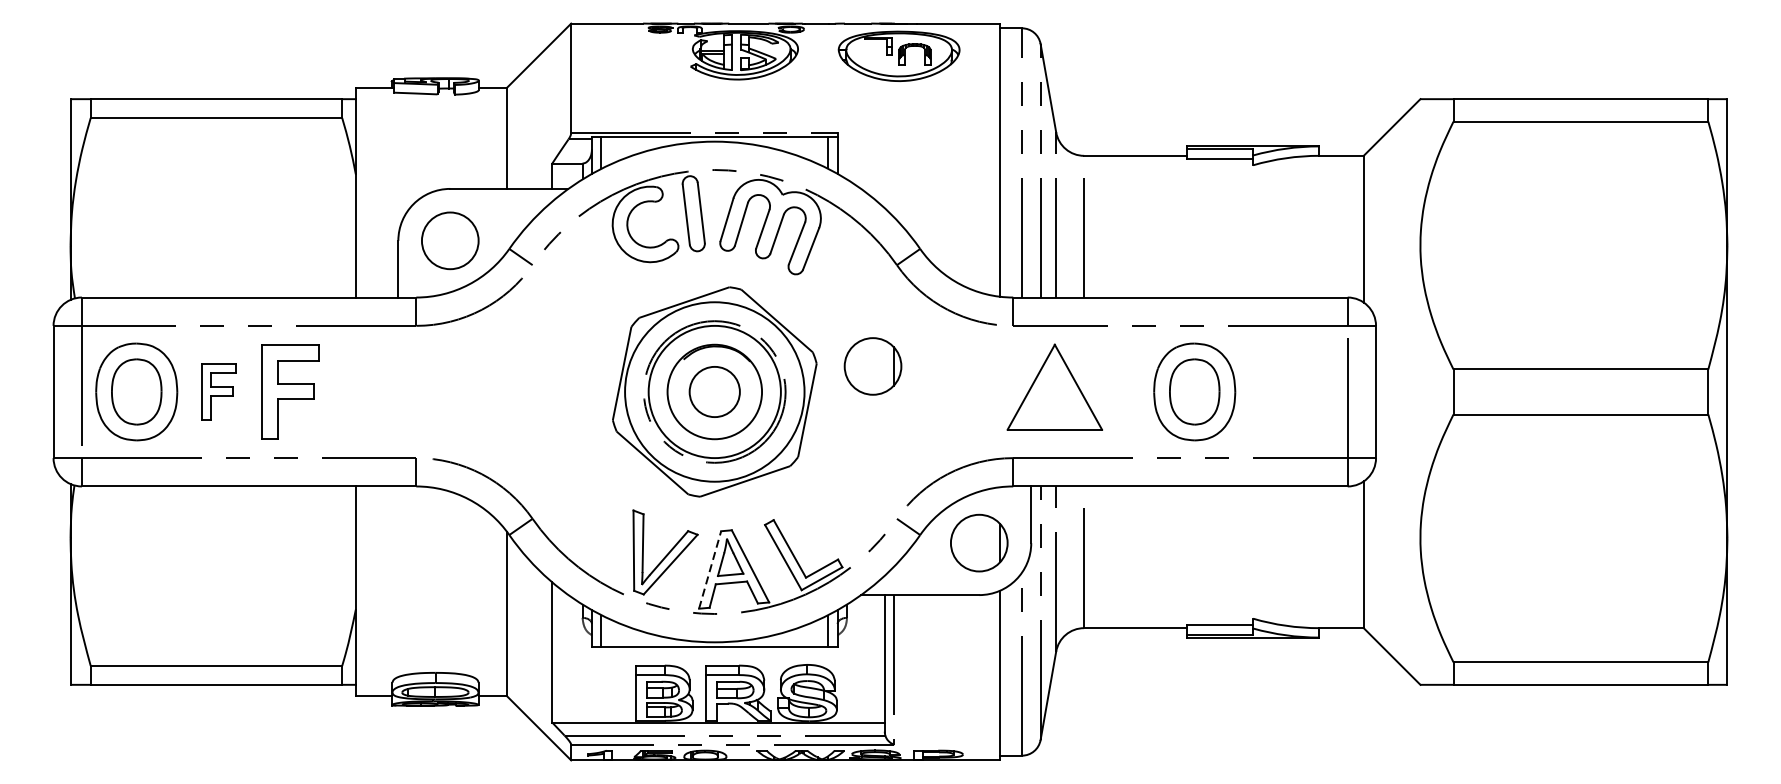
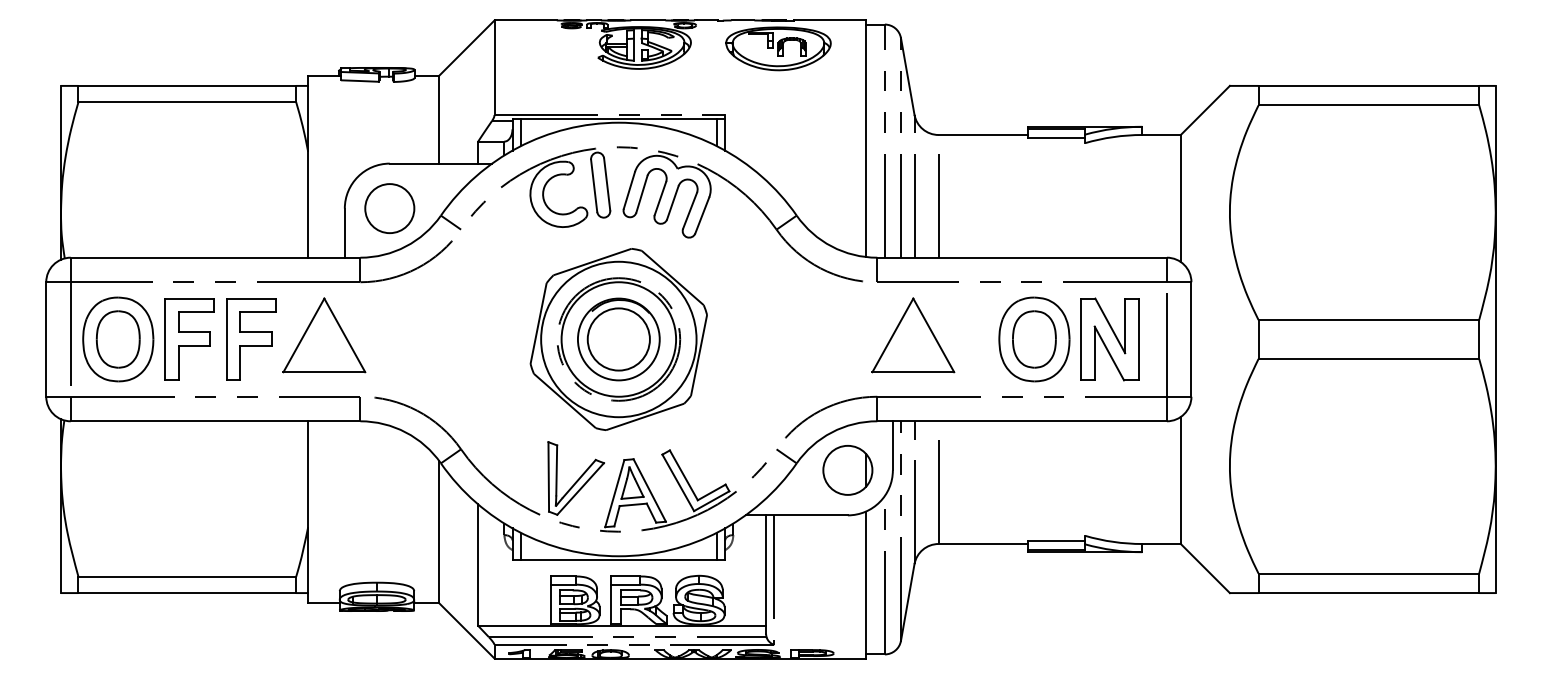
part: (872, 366) -> (755, 317), removed
part: (374, 387) -> (324, 335), added
part: (218, 392) -> (189, 339), size x1.67
circle: (714, 392) -> (618, 339), size x1.43
part: (1281, 392) -> (1109, 339), added
line: (709, 569) -> (614, 493), dashed -> solid

